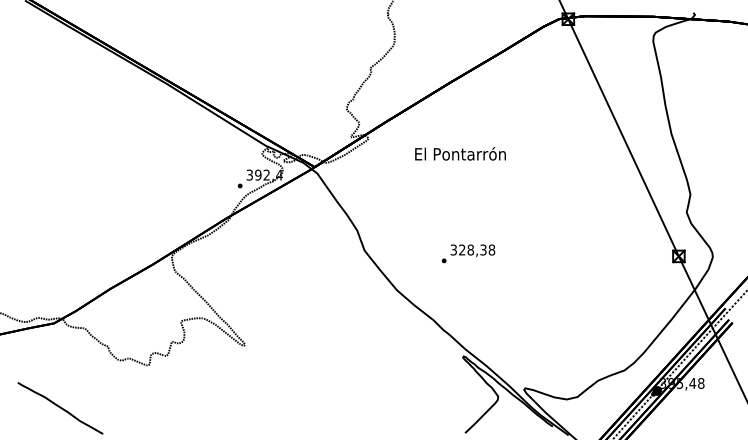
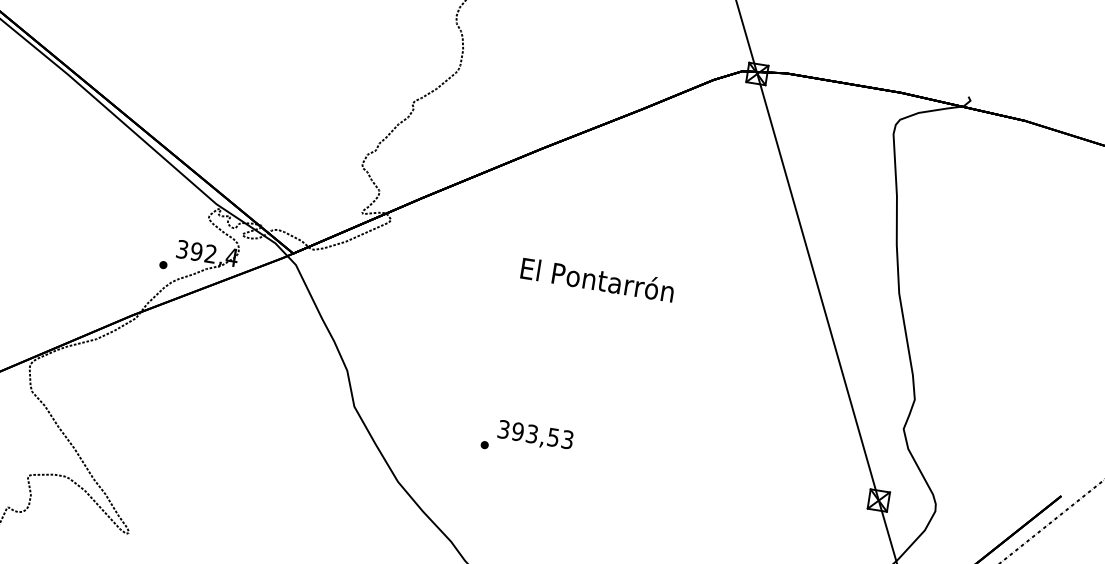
text: (460, 153) -> (597, 278), moved
text: (477, 249) -> (543, 435), 328,38 -> 393,53

